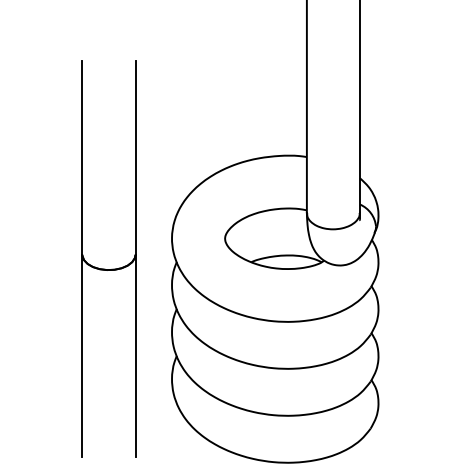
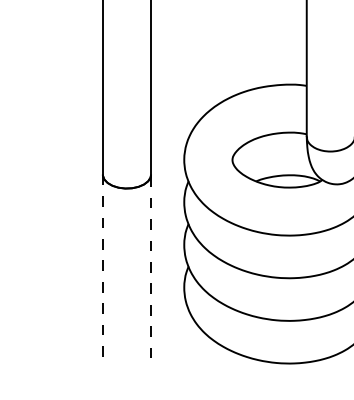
line: (135, 355) -> (151, 266), solid -> dashed
line: (82, 356) -> (102, 267), solid -> dashed

